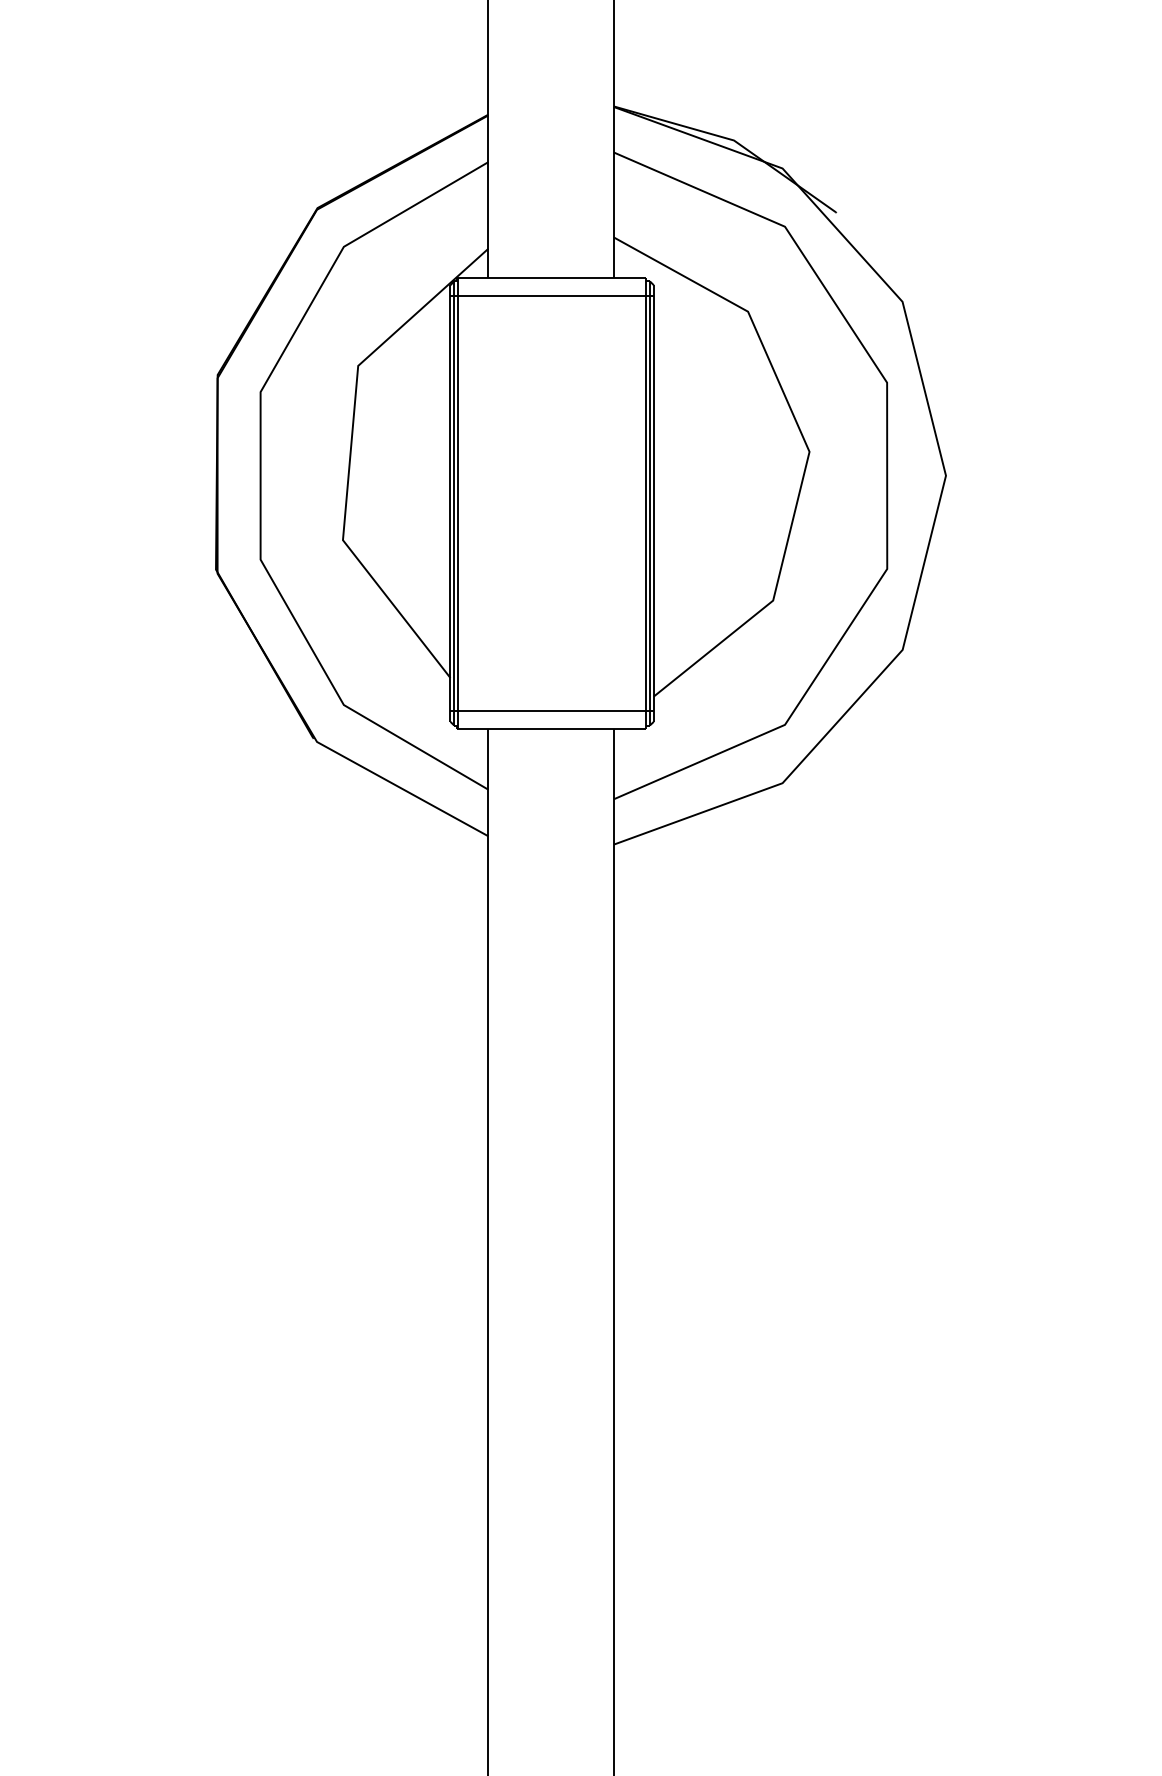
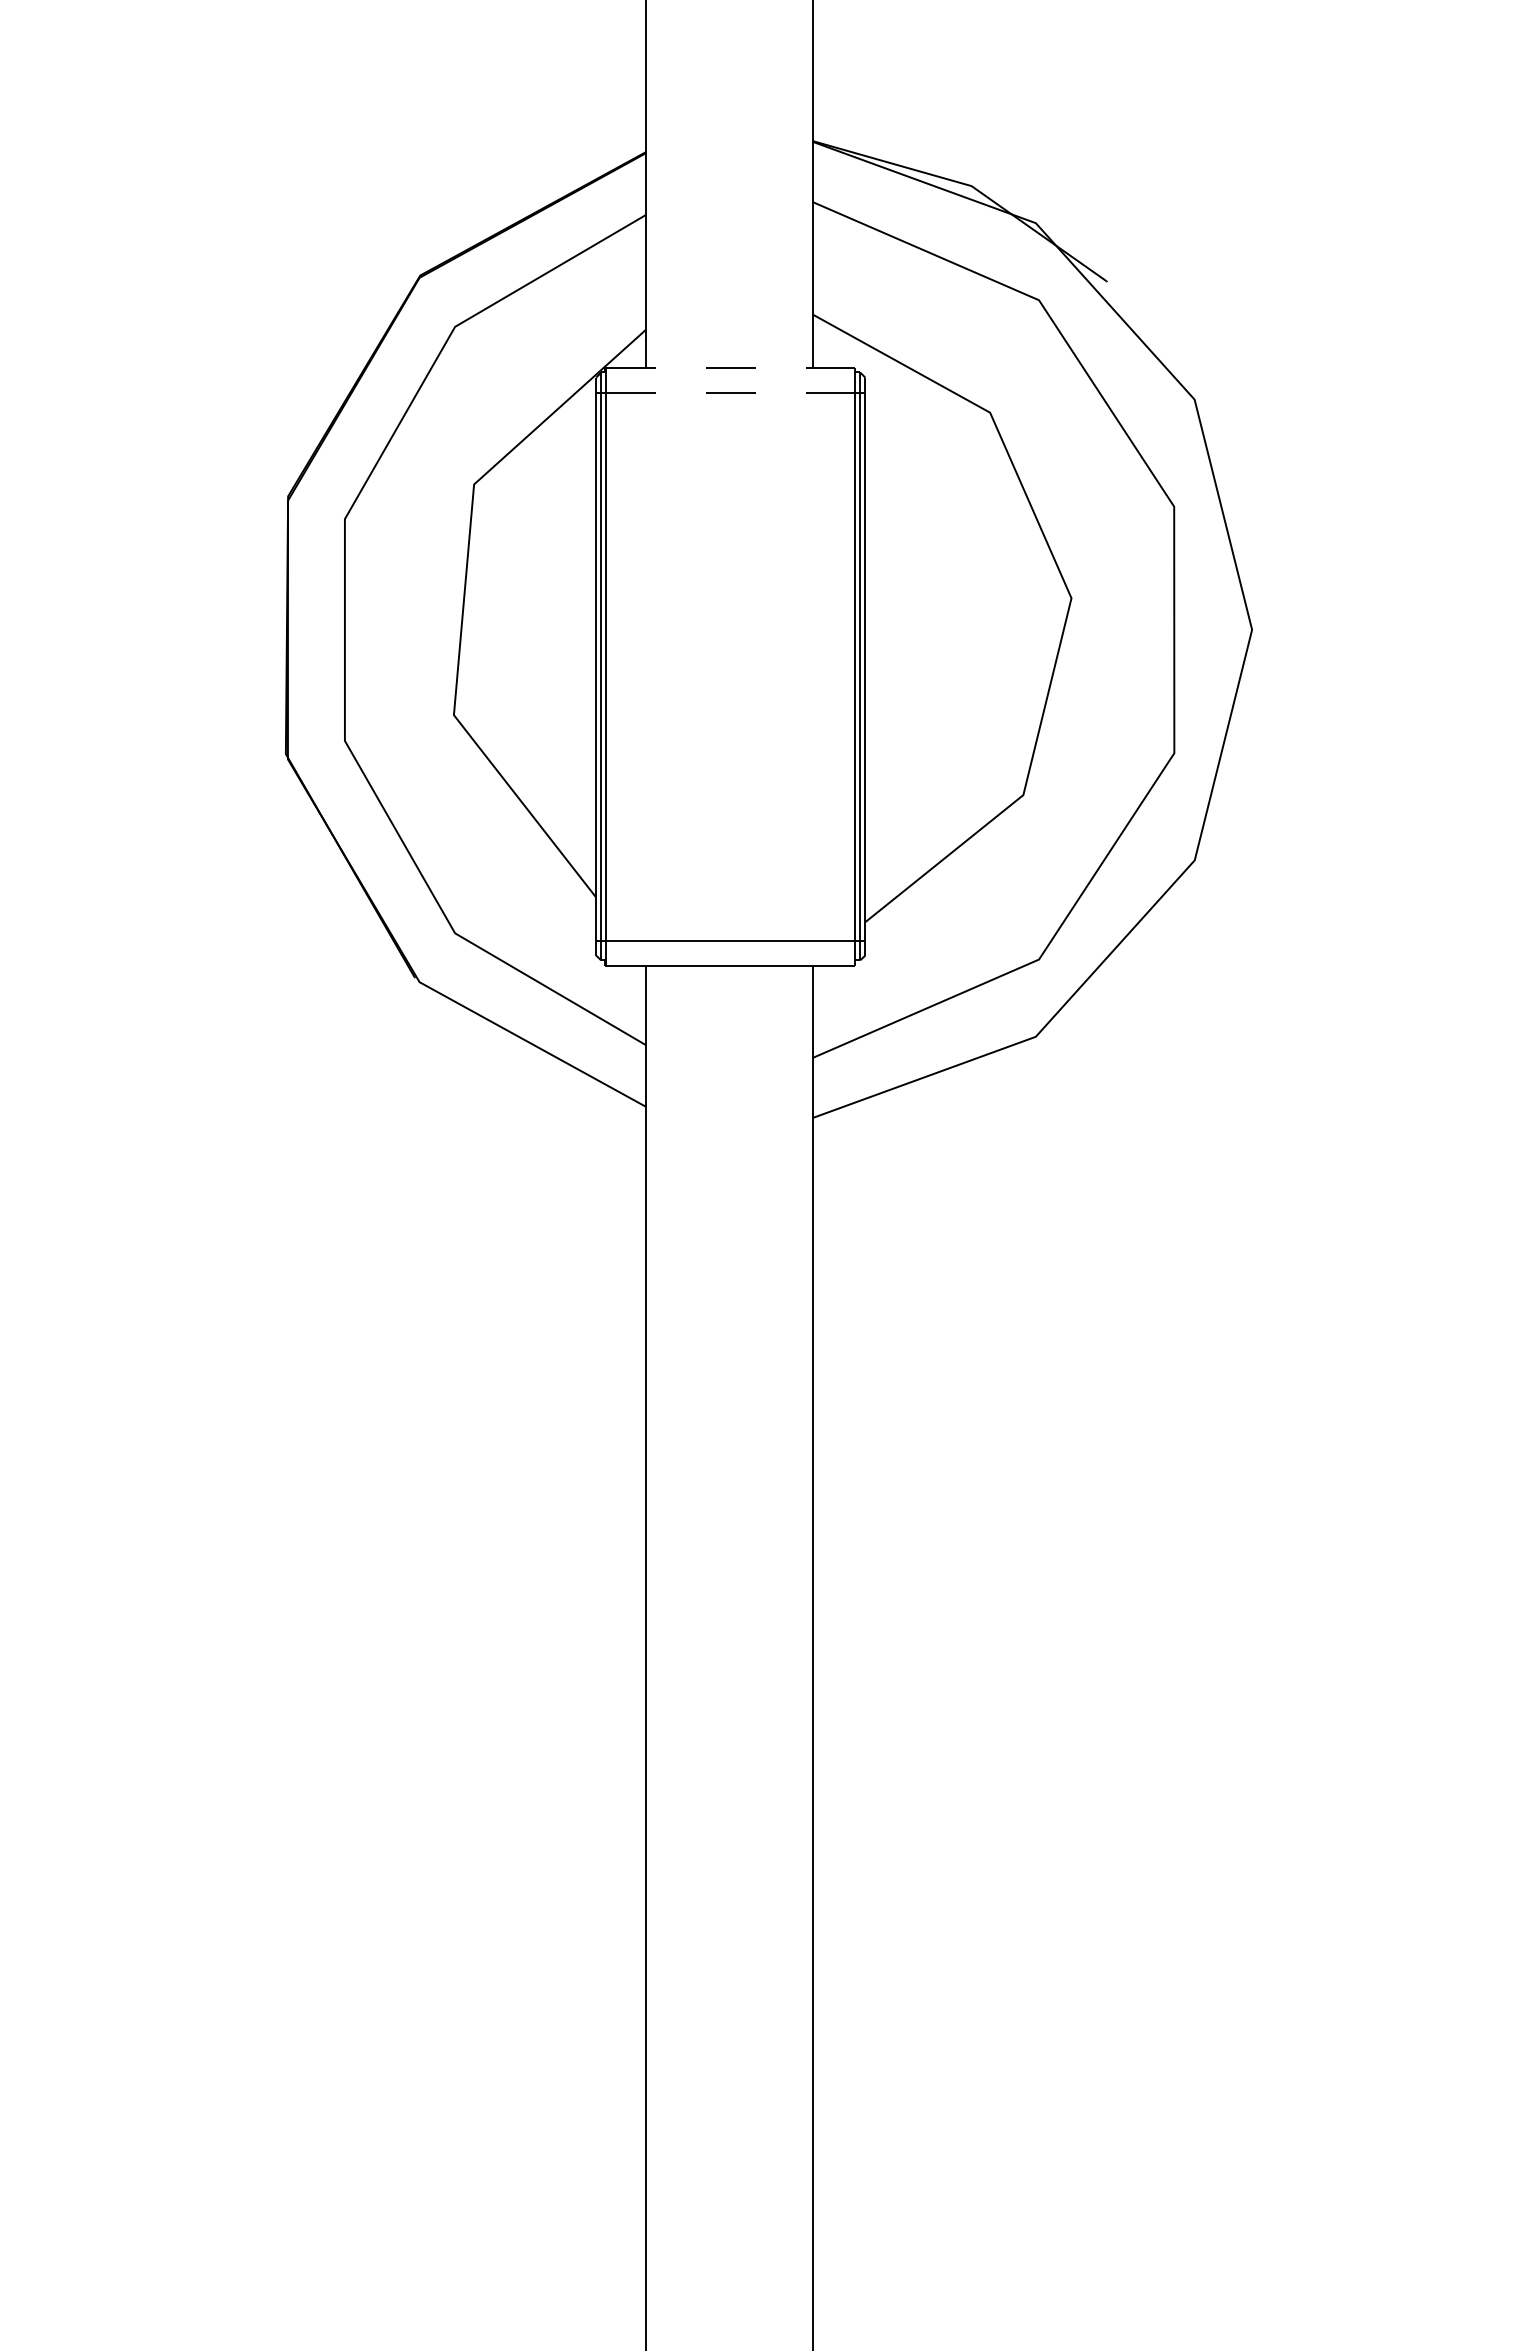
line: (551, 277) -> (730, 367), solid -> dashed
line: (551, 296) -> (730, 392), solid -> dashed

